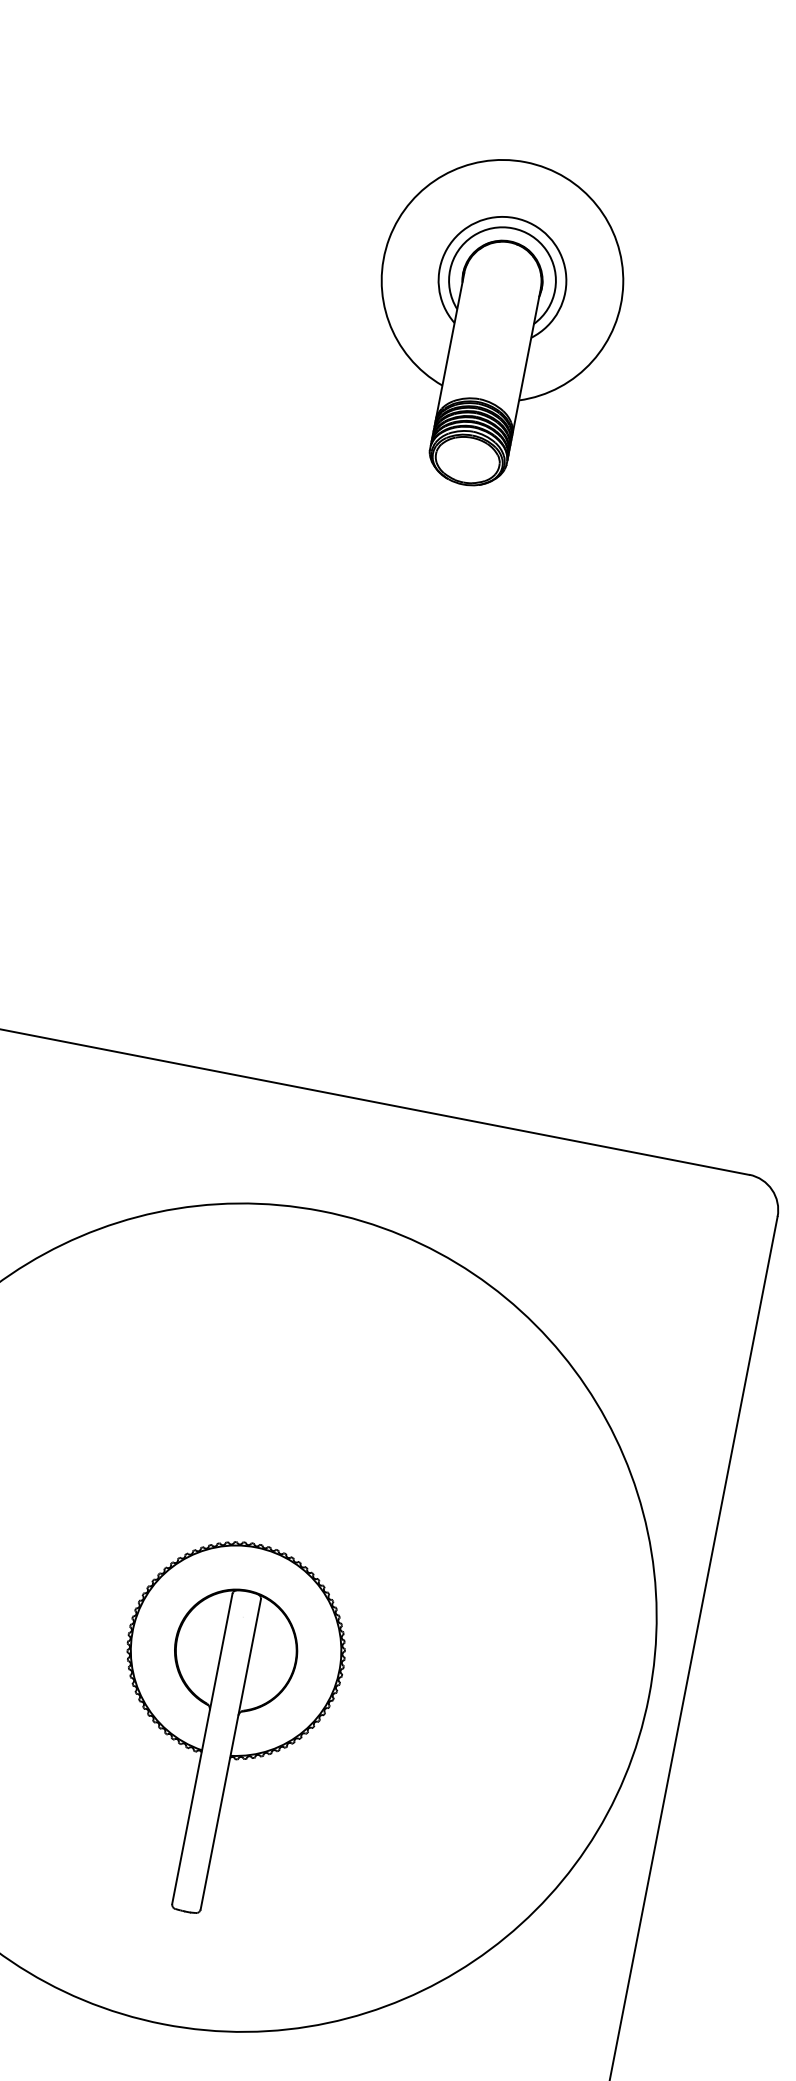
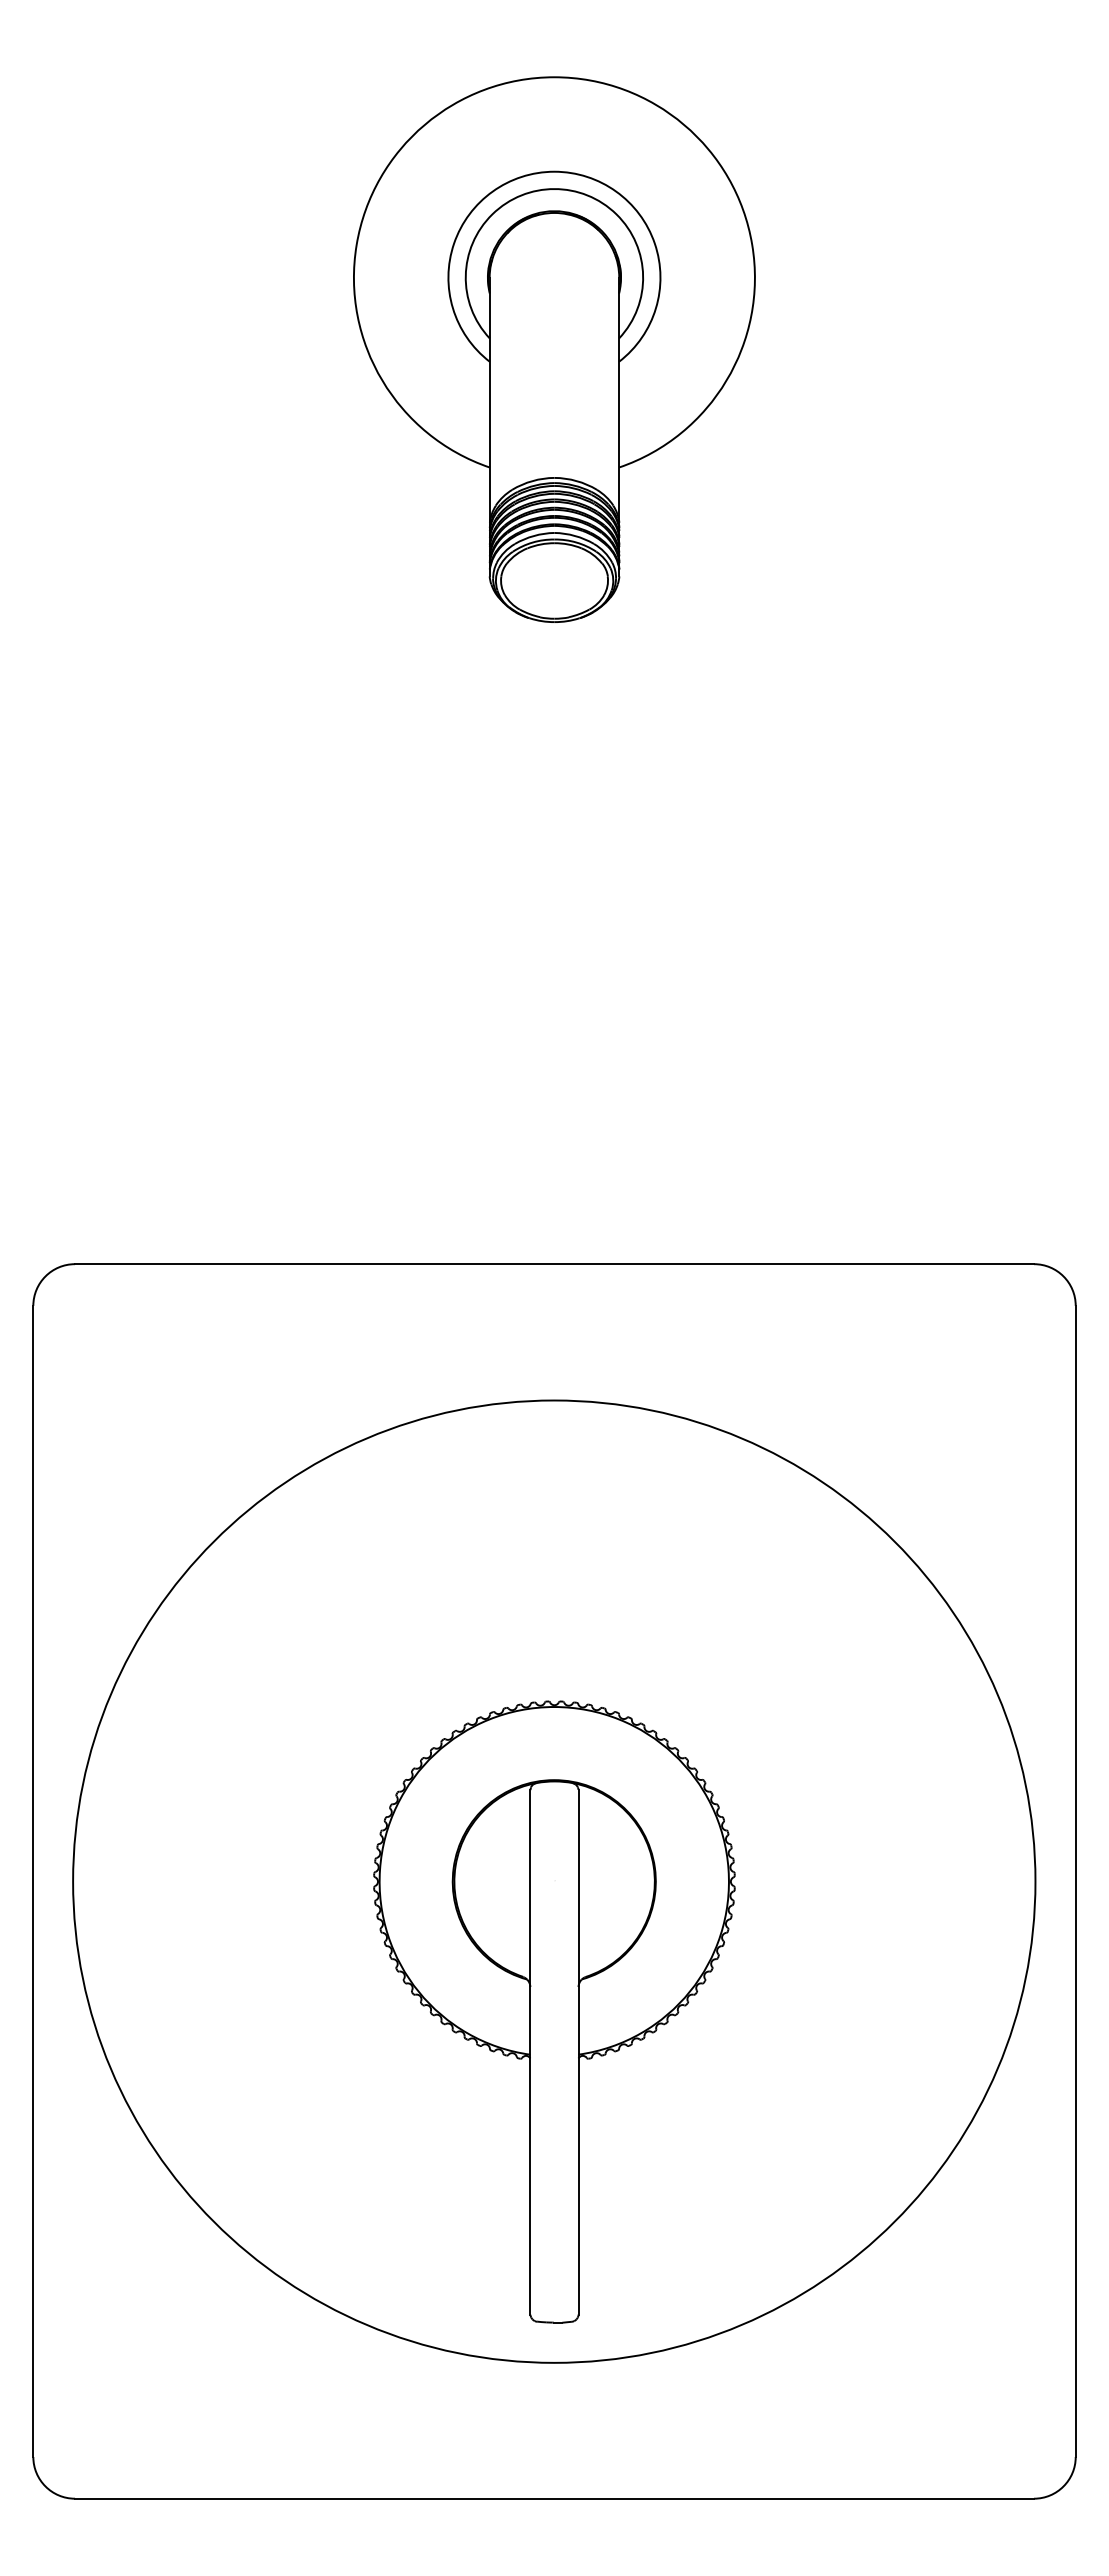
part: (494, 323) -> (554, 349), size x1.43
part: (221, 1727) -> (554, 2011), size x1.43

